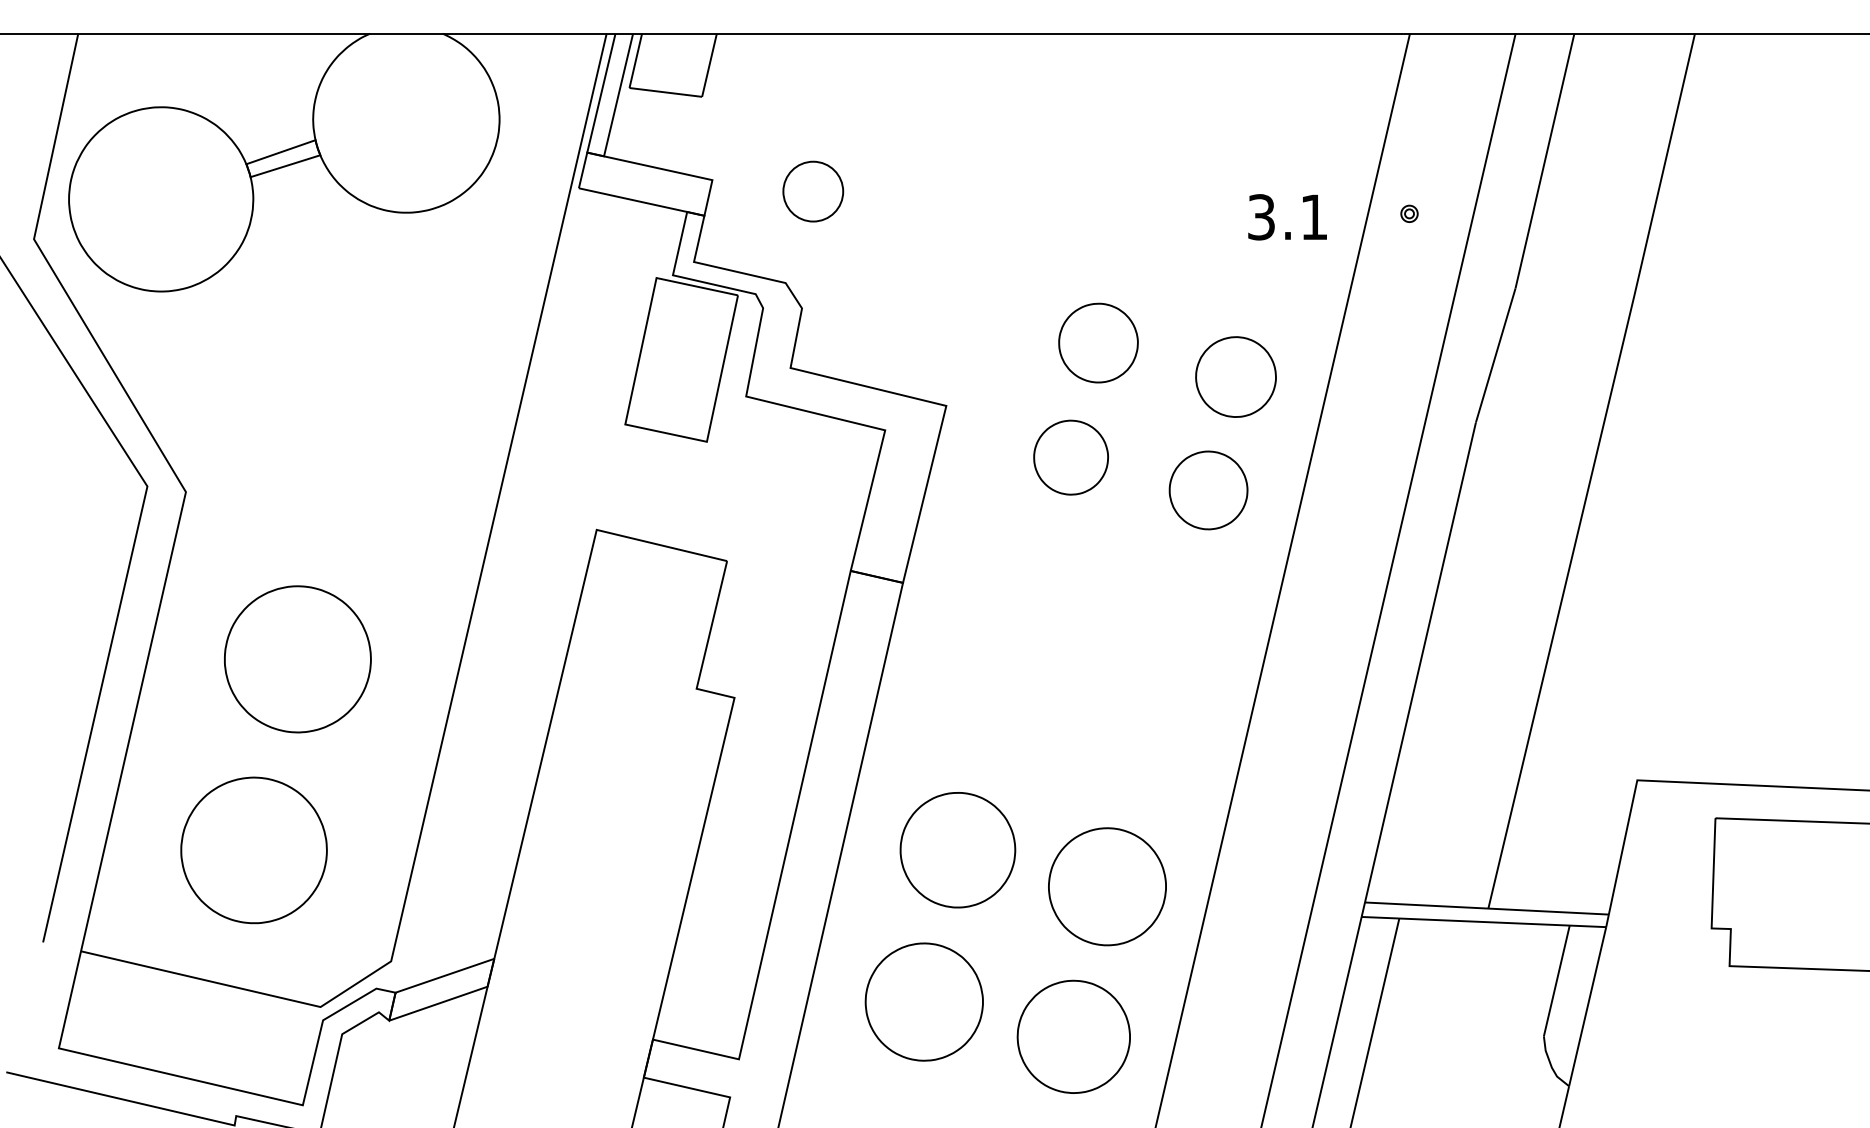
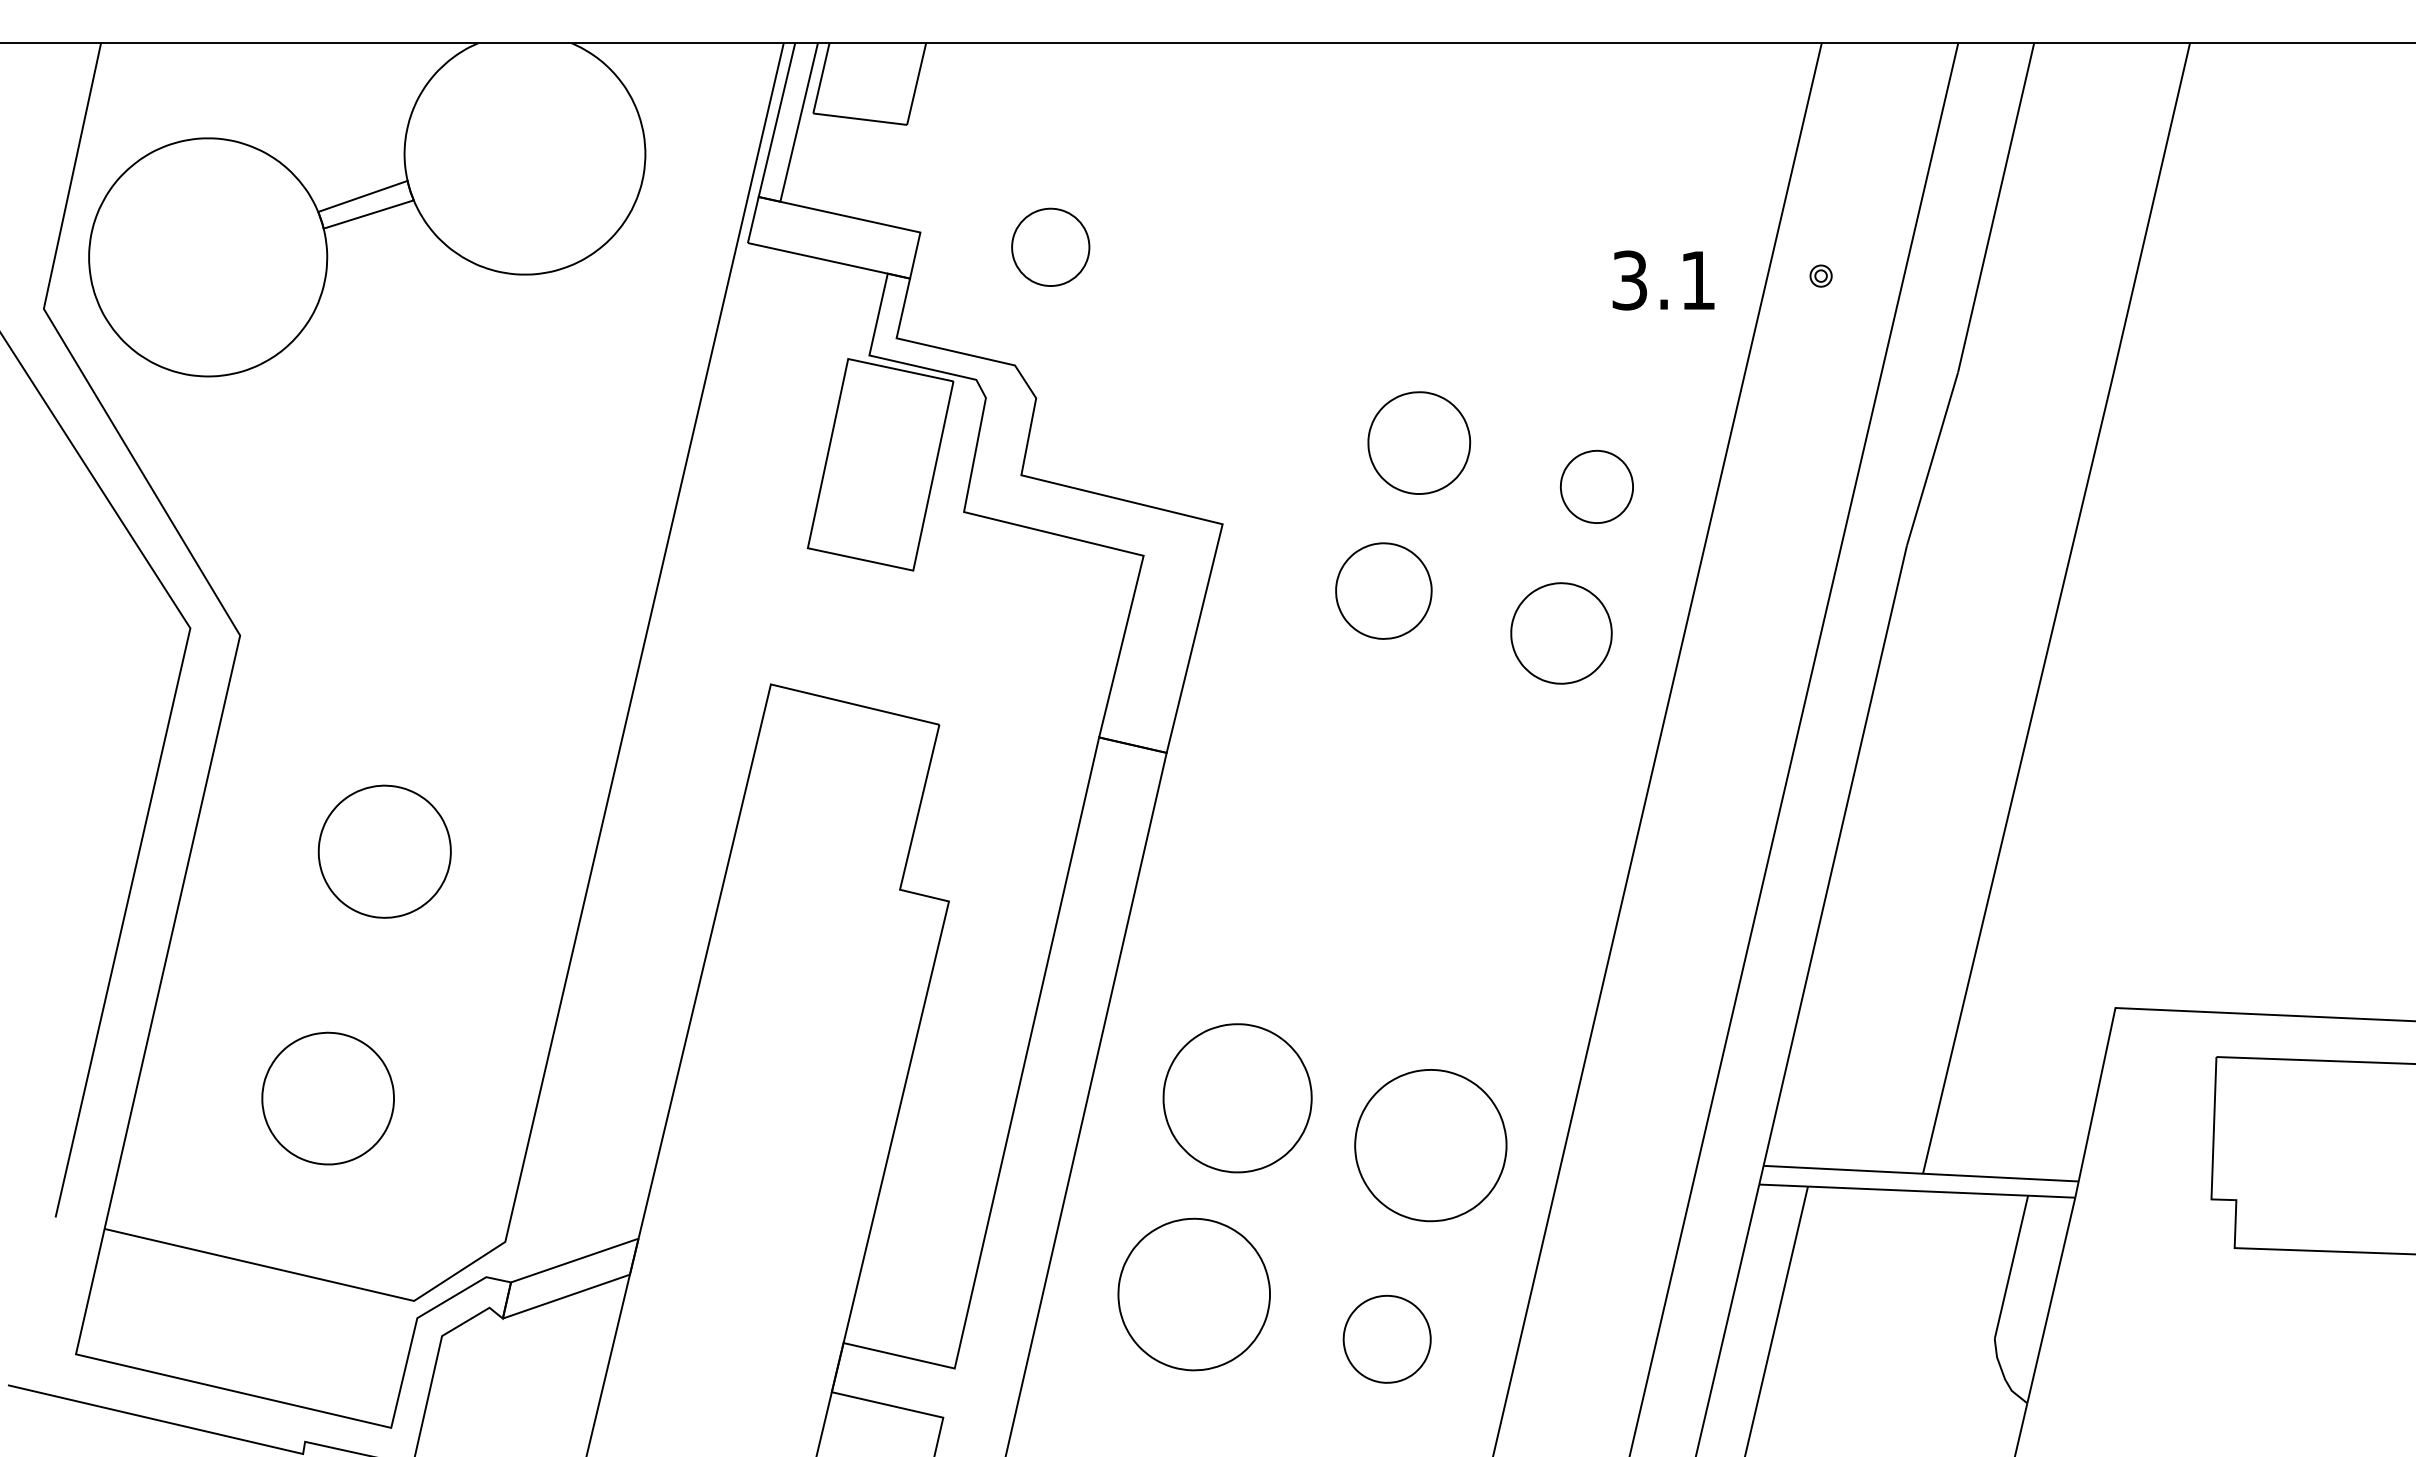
part: (1235, 376) -> (1596, 486), size x0.7
part: (297, 659) -> (384, 851), size x0.7
part: (253, 850) -> (327, 1098), size x0.7
part: (1073, 1036) -> (1386, 1339), size x0.6

